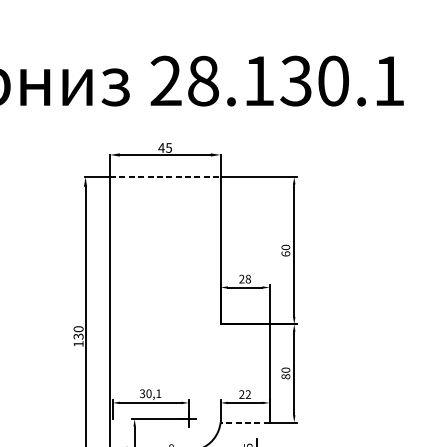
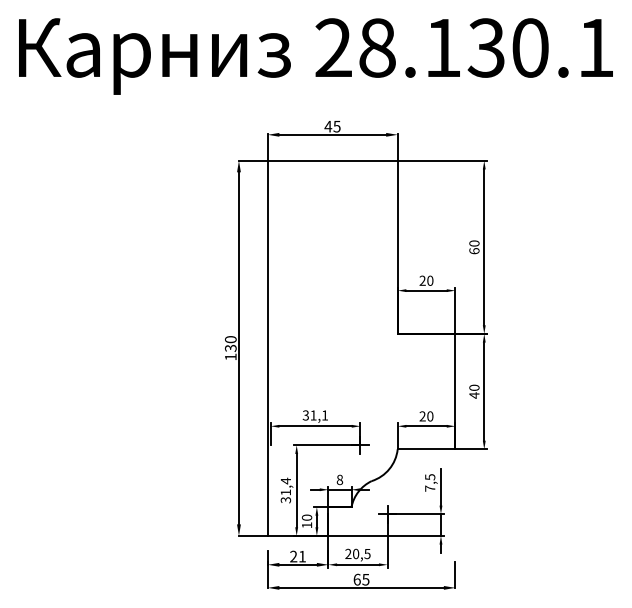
line: (165, 176) -> (332, 160), dashed -> solid
text: (248, 278) -> (430, 280), 28 -> 20
text: (285, 376) -> (474, 395), 80 -> 40
text: (148, 393) -> (313, 415), 30,1 -> 31,1
text: (248, 394) -> (430, 416), 22 -> 20
line: (245, 422) -> (426, 449), dashed -> solid

